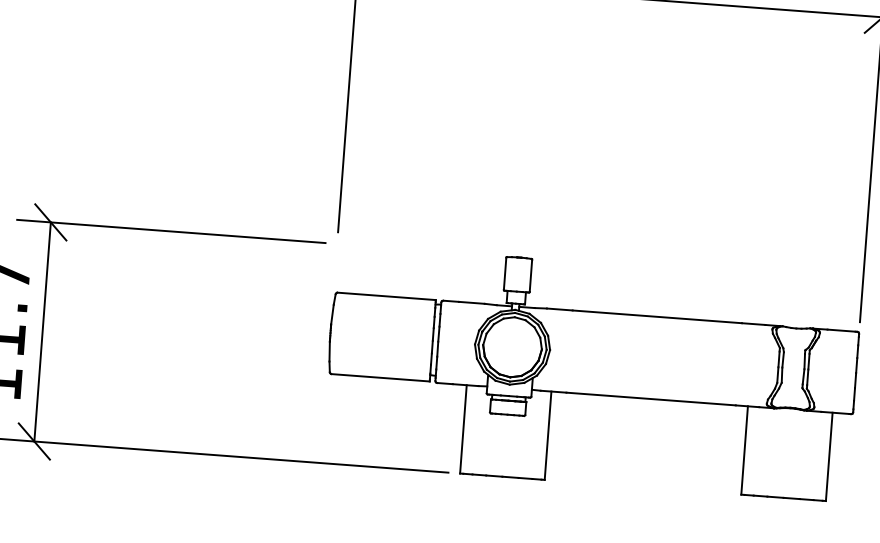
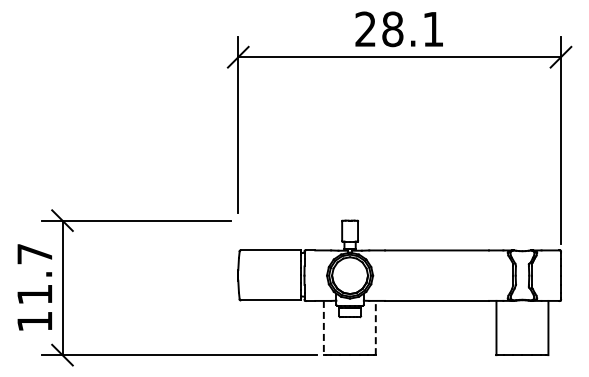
line: (462, 430) -> (323, 328), solid -> dashed
line: (547, 434) -> (375, 327), solid -> dashed

